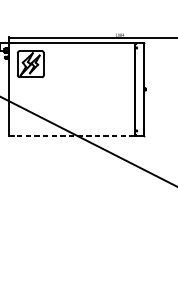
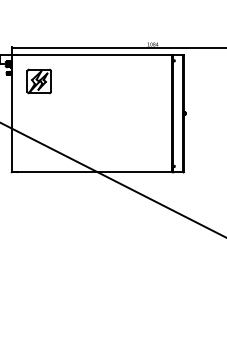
part: (30, 64) -> (38, 81), size x0.71
line: (71, 135) -> (91, 172), dashed -> solid

